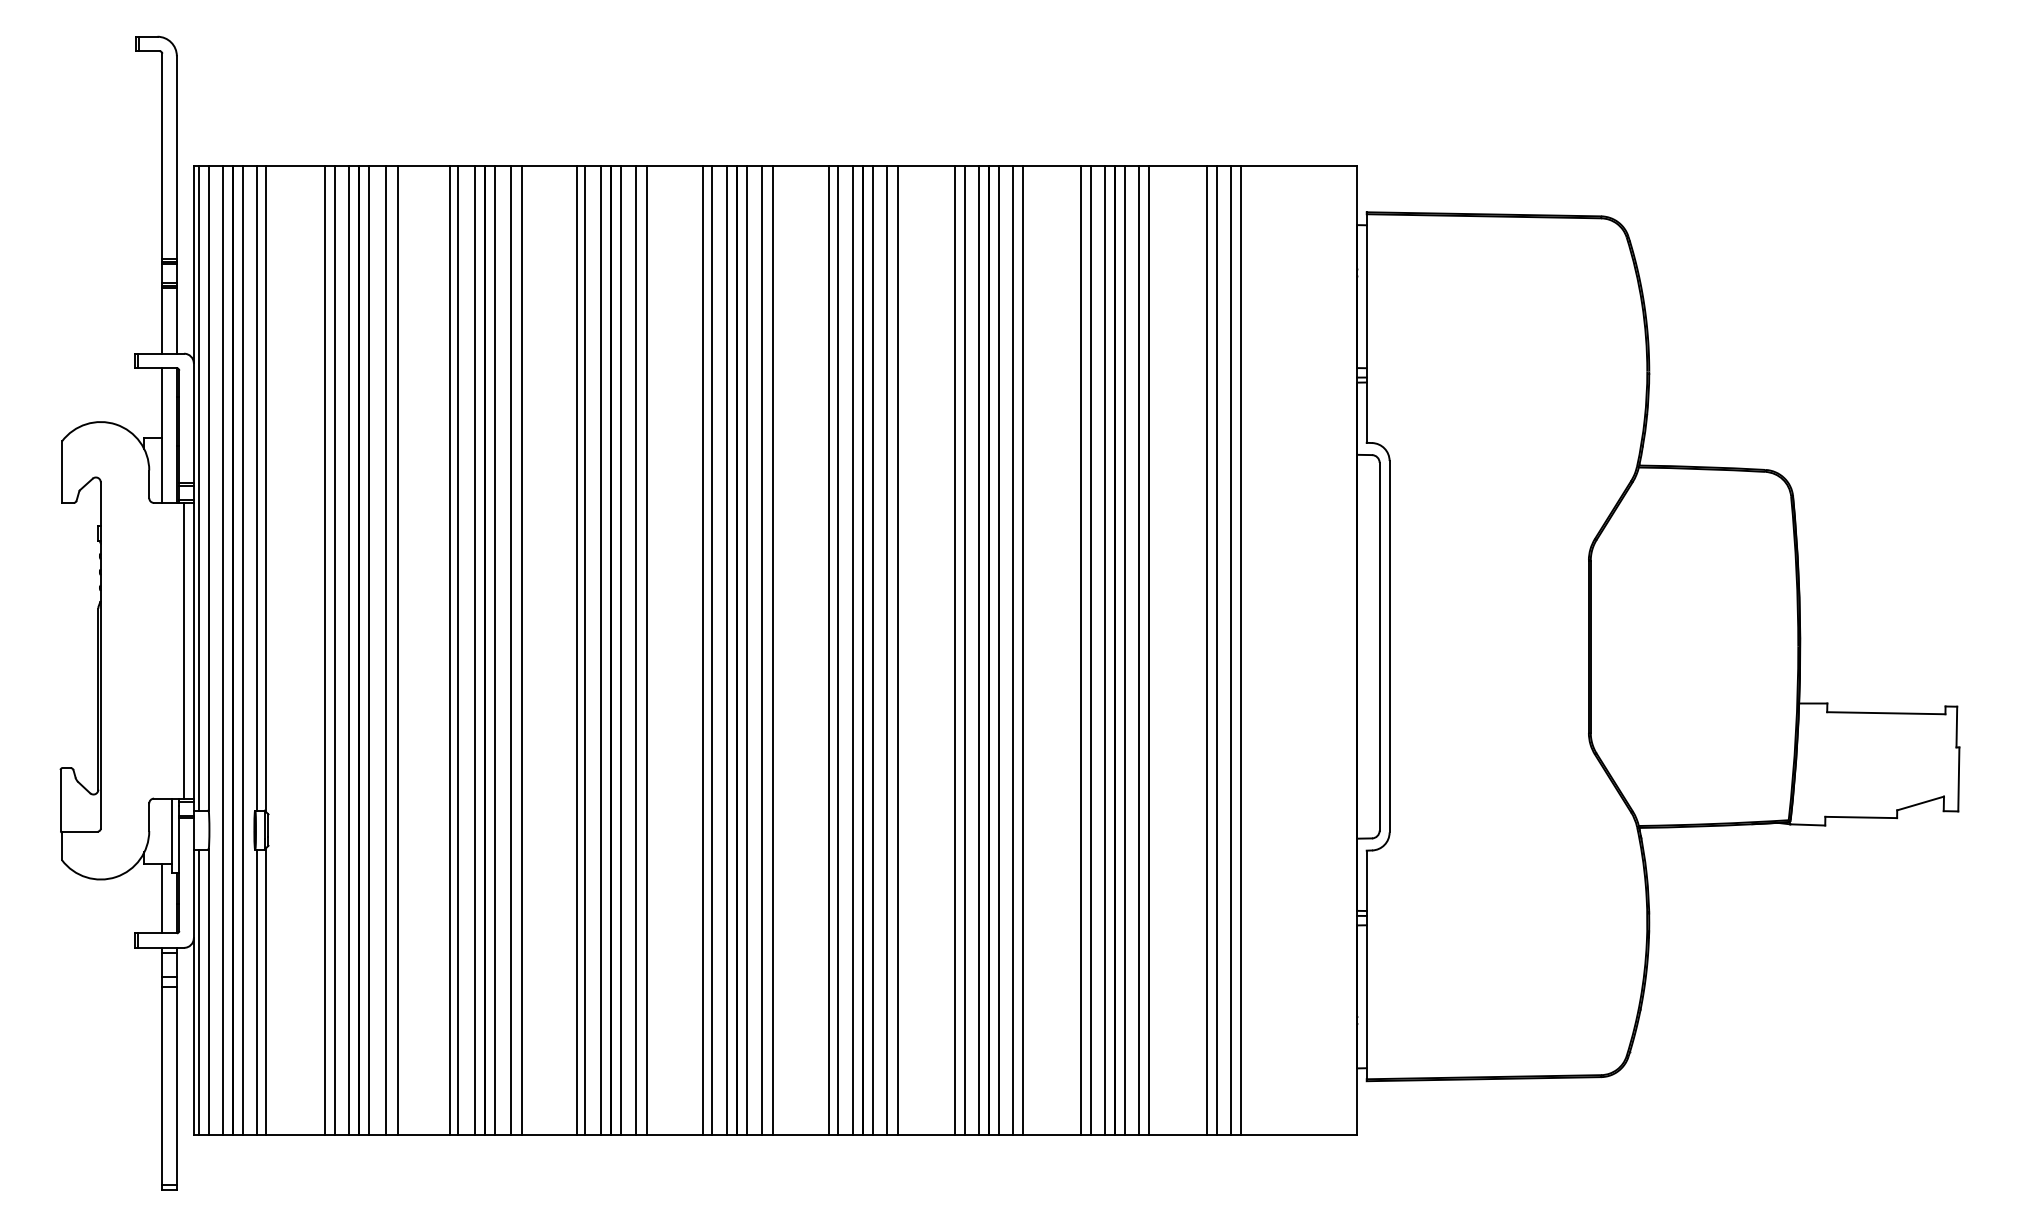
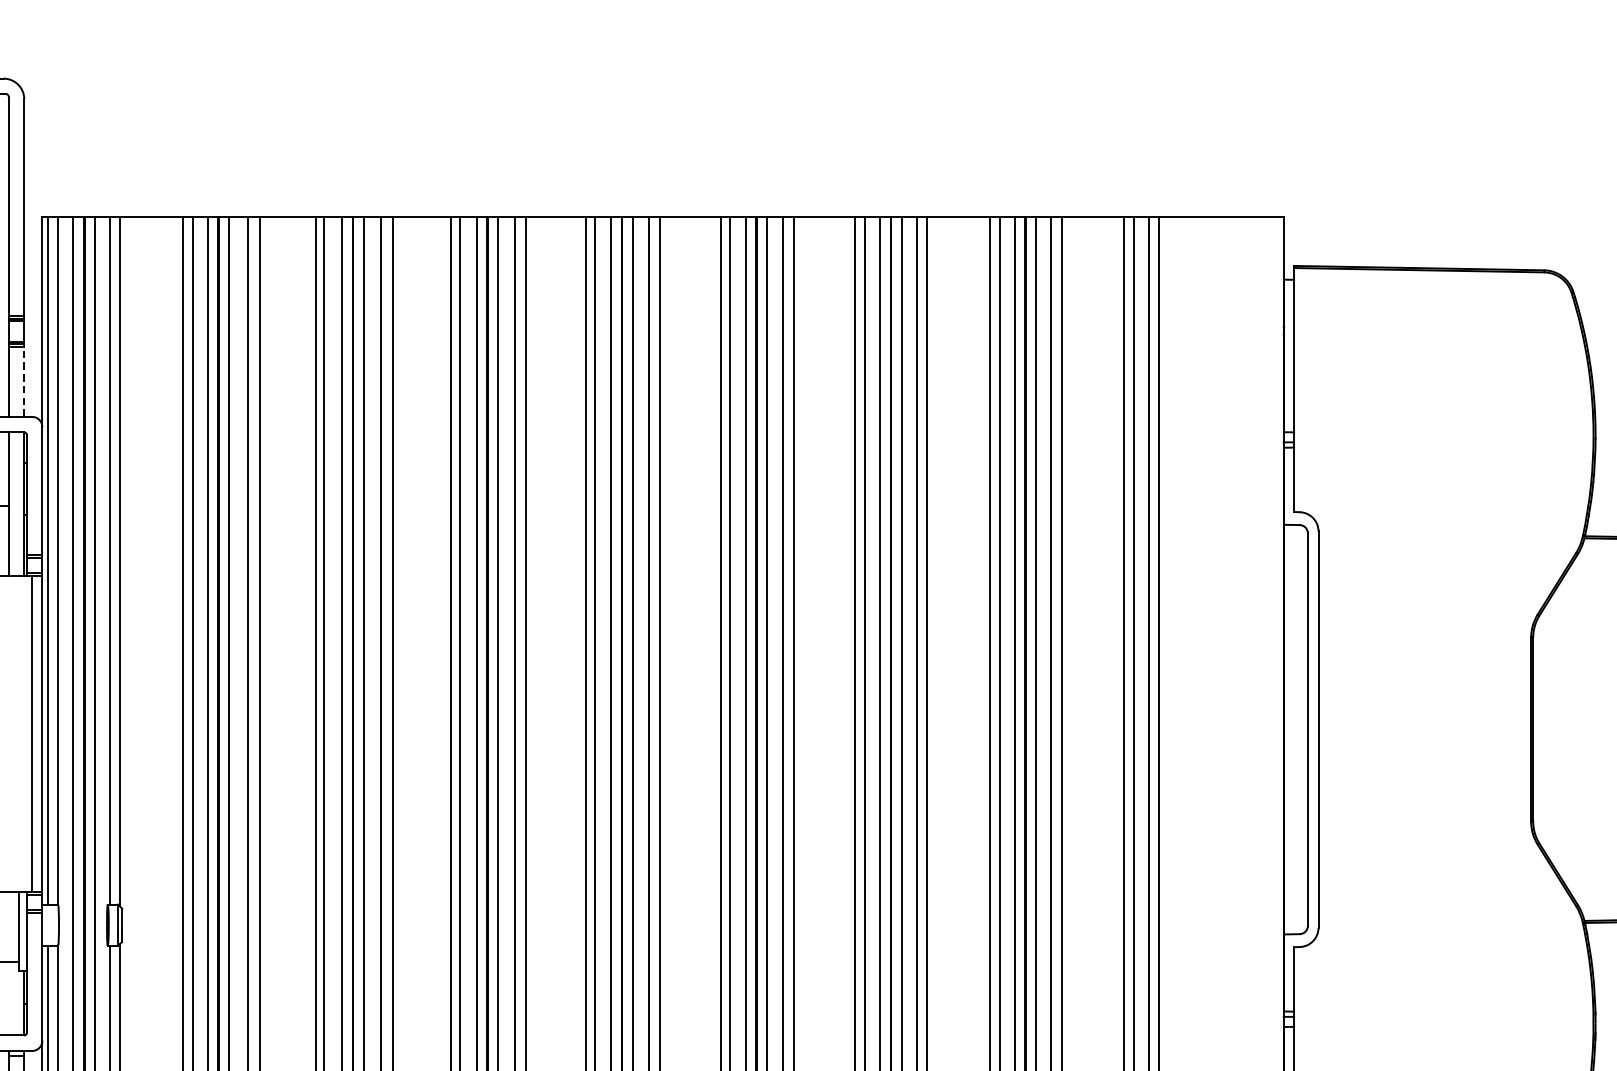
line: (176, 321) -> (23, 382), solid -> dashed
line: (162, 898) -> (8, 998), removed

